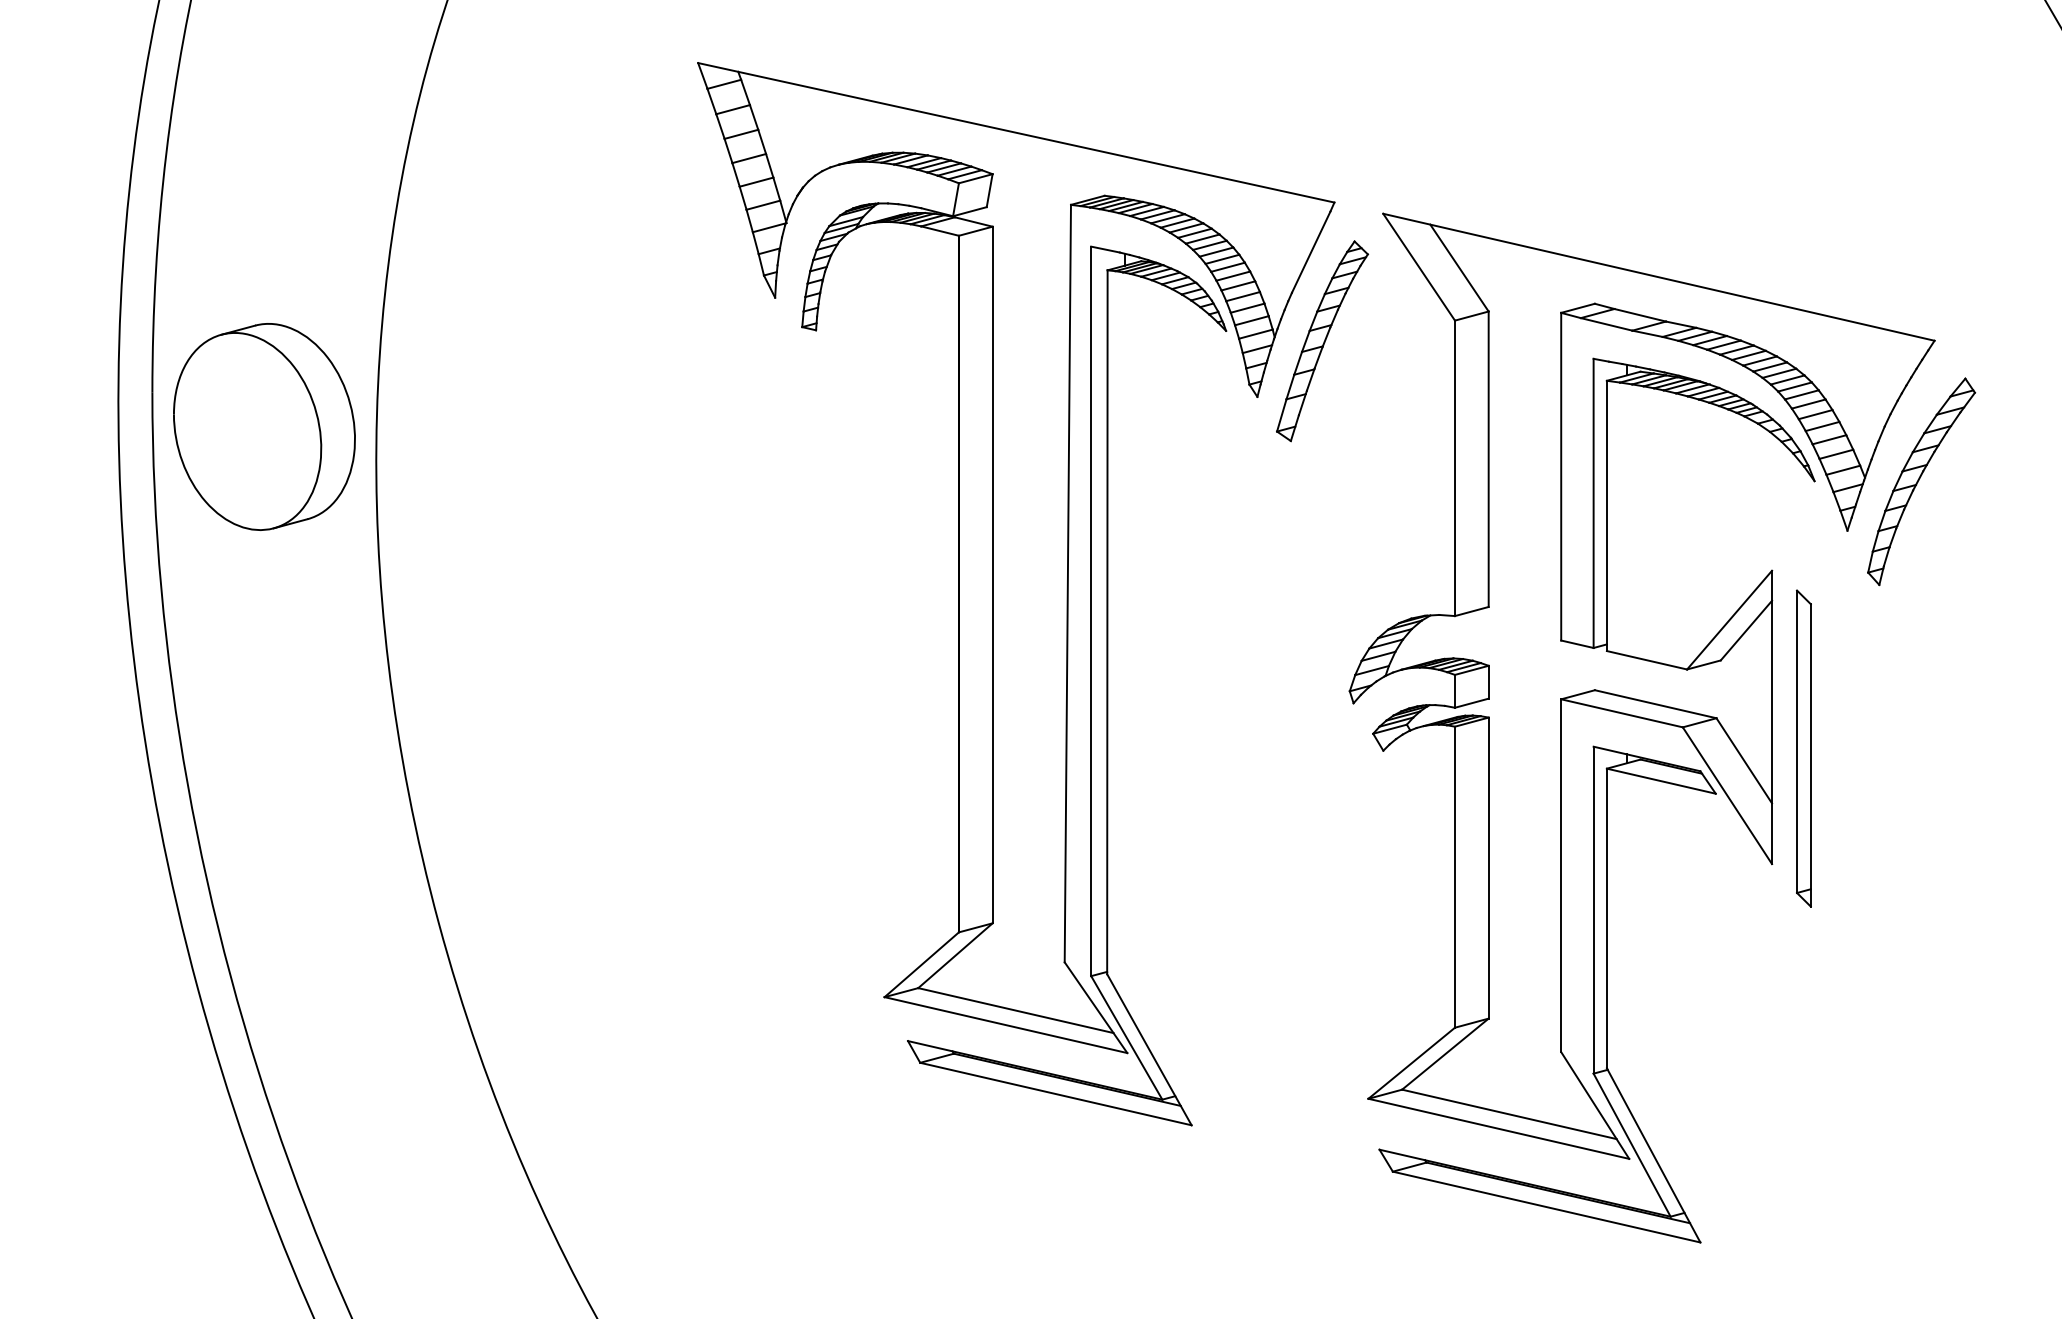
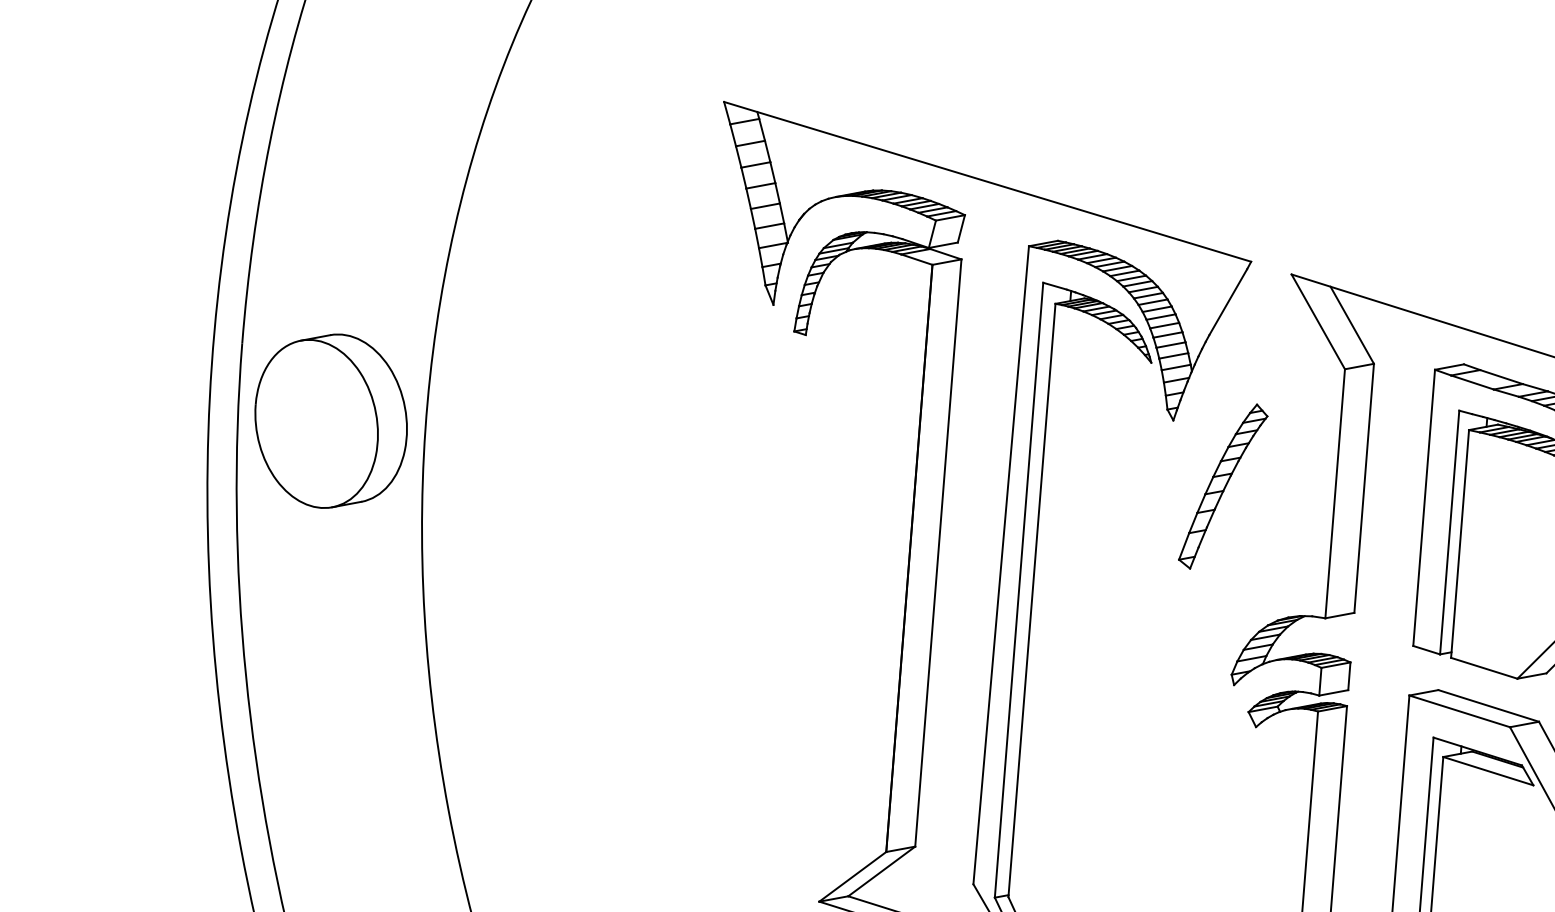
part: (1322, 341) -> (1223, 486), moved
part: (264, 426) -> (331, 420), moved

